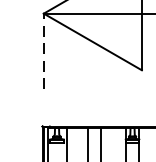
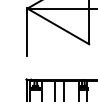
line: (43, 51) -> (27, 32), dashed -> solid

